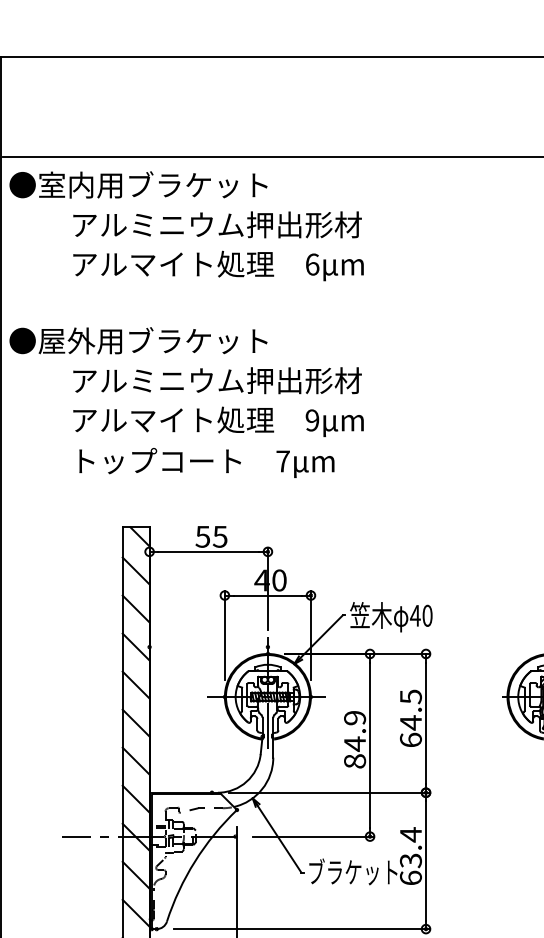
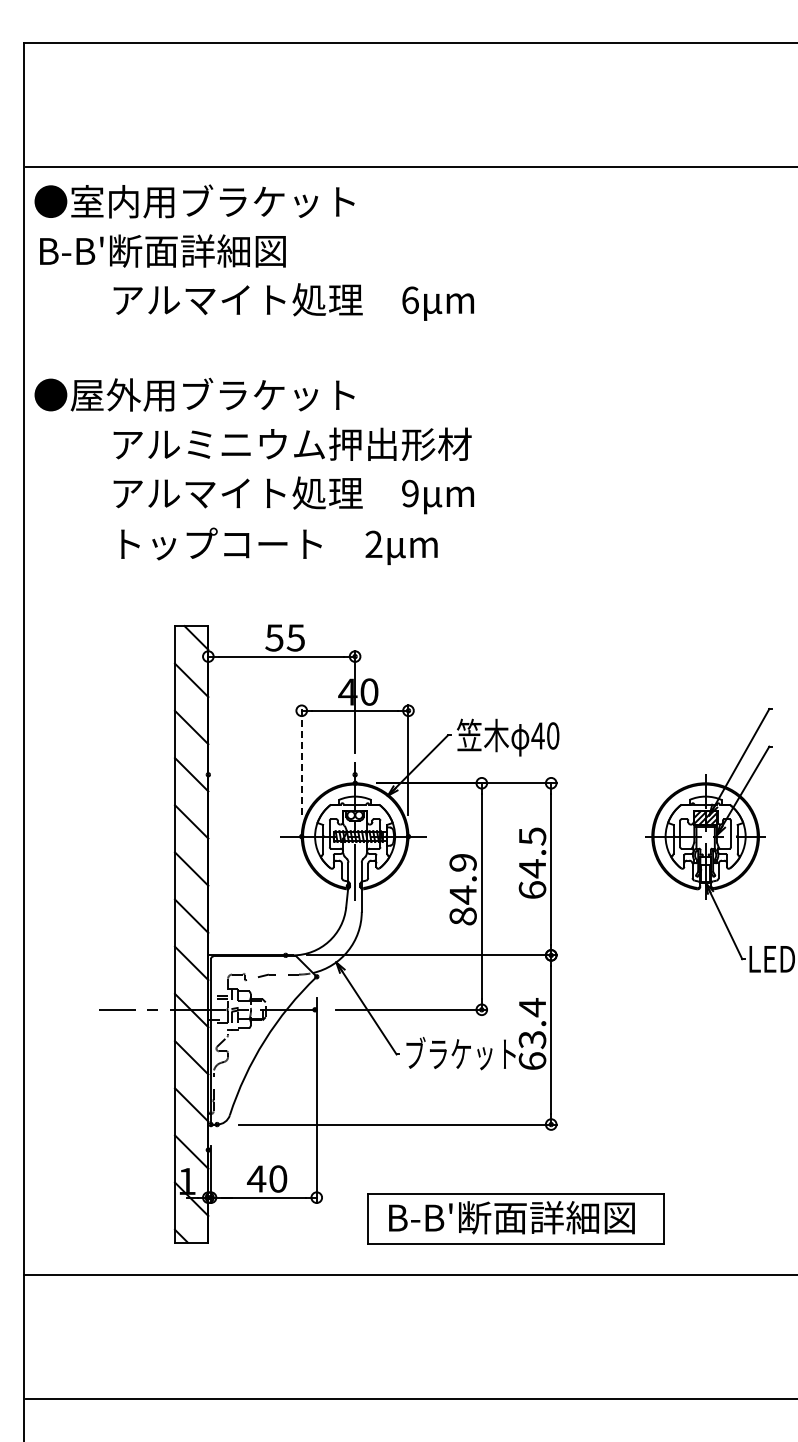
text: (187, 224) -> (255, 250), アルミニウム押出形材 -> B-B'断面詳細図
text: (282, 460) -> (373, 543), 7 -> 2
line: (224, 635) -> (301, 760), solid -> dashed

